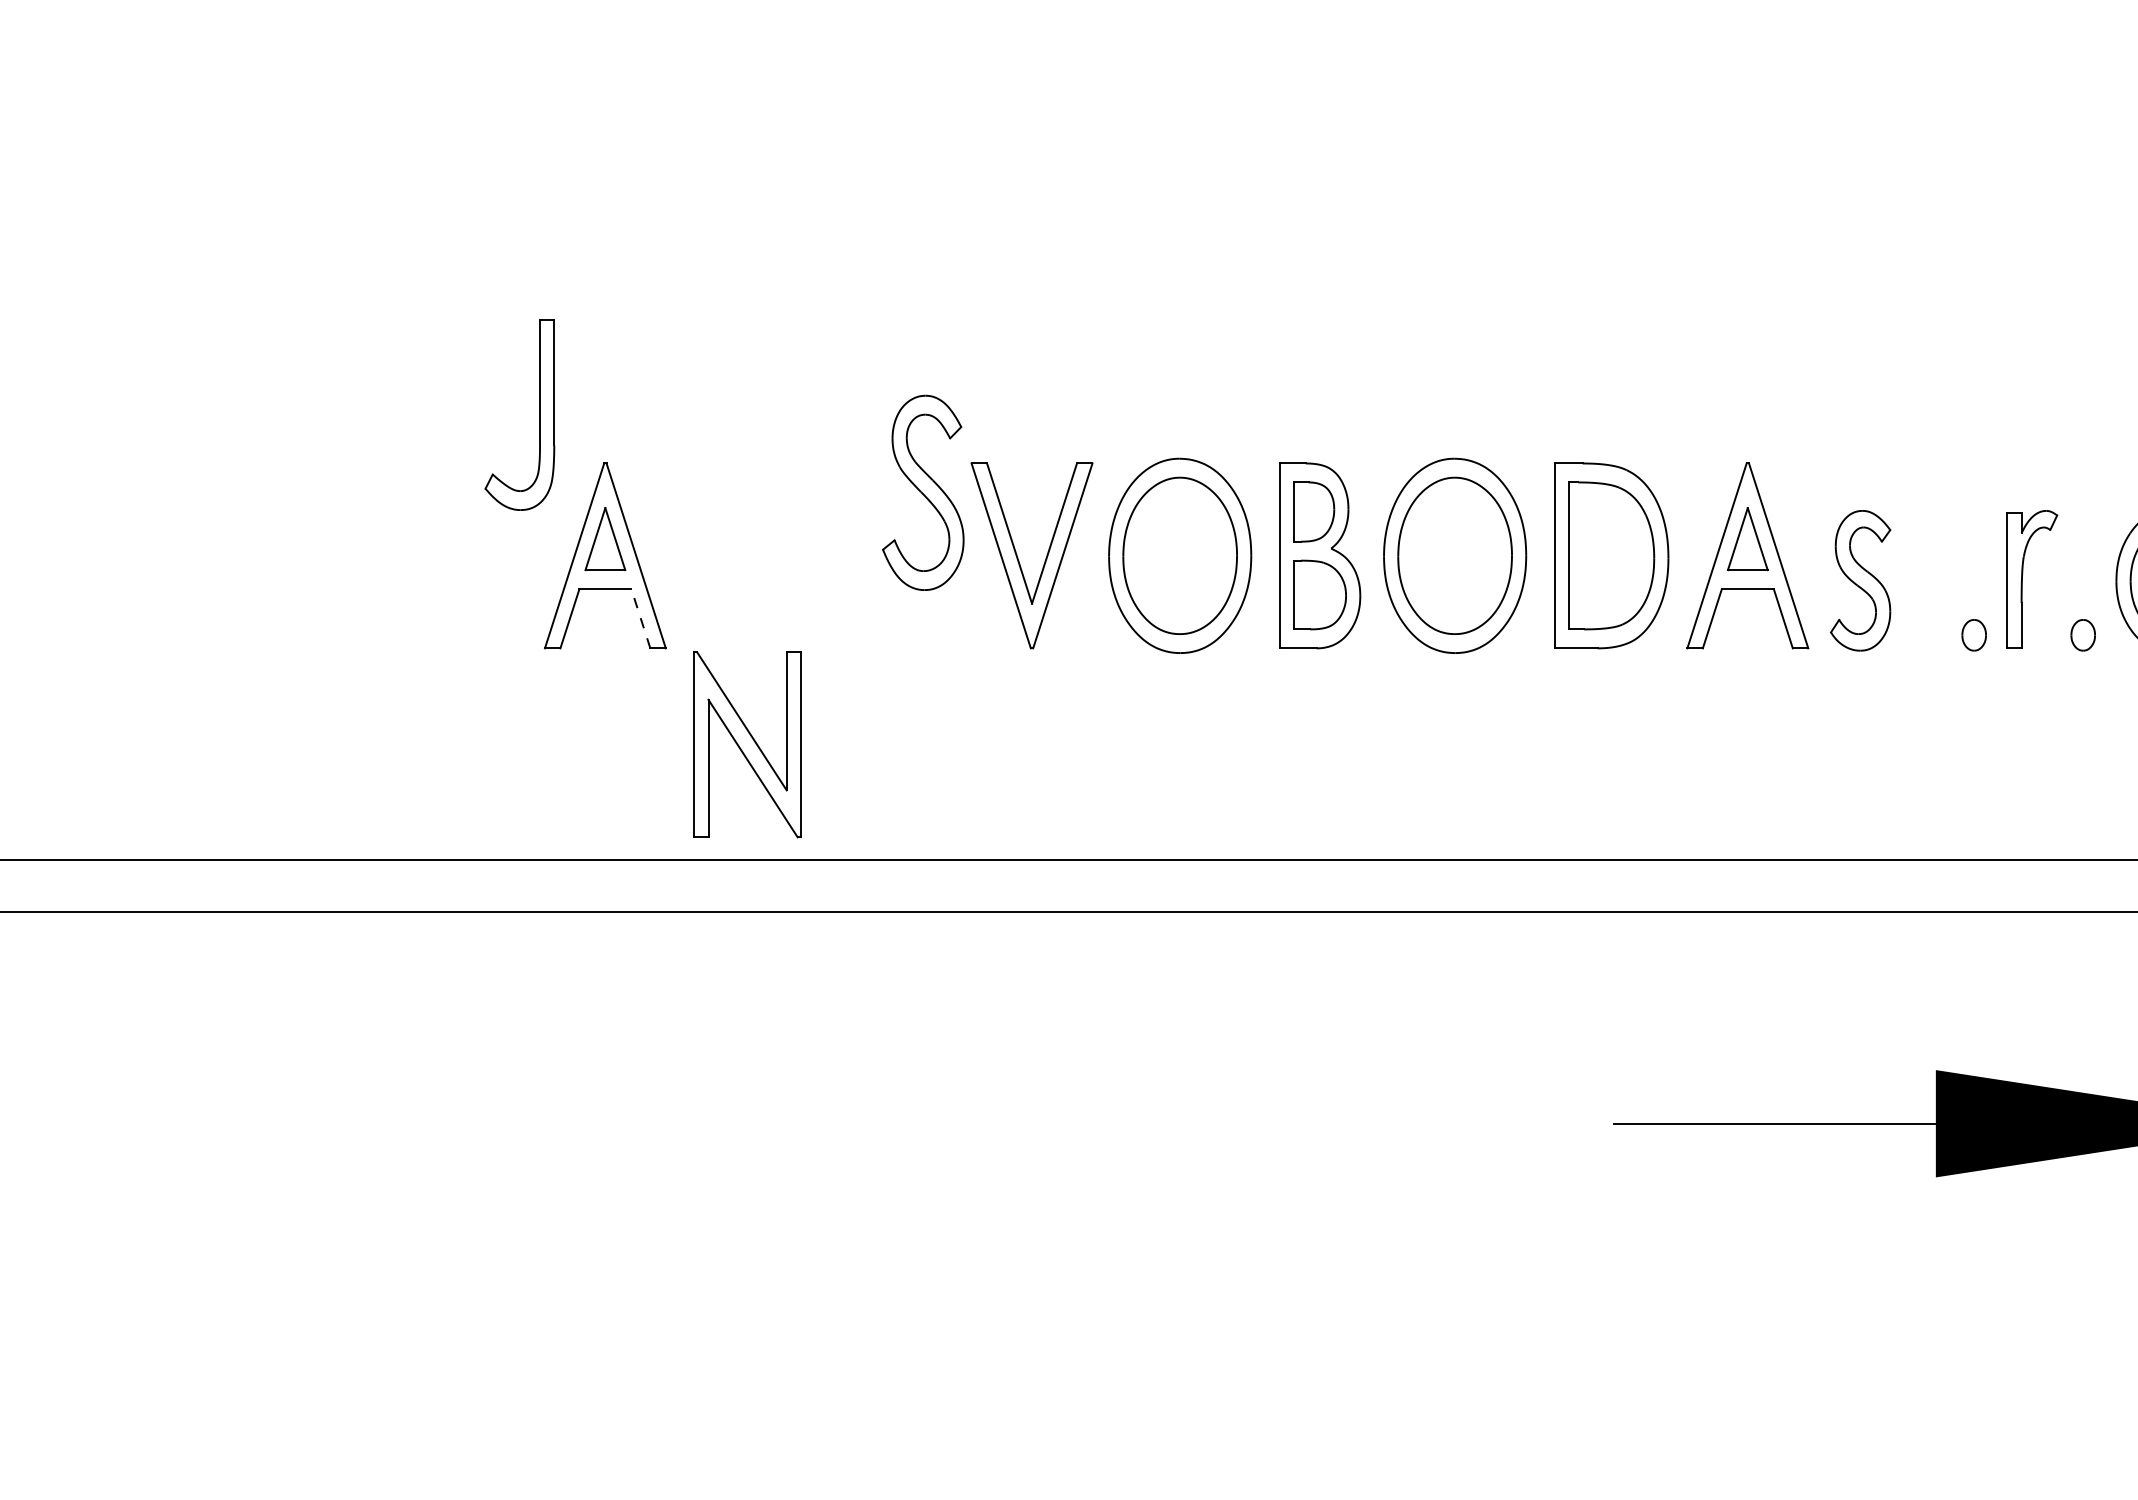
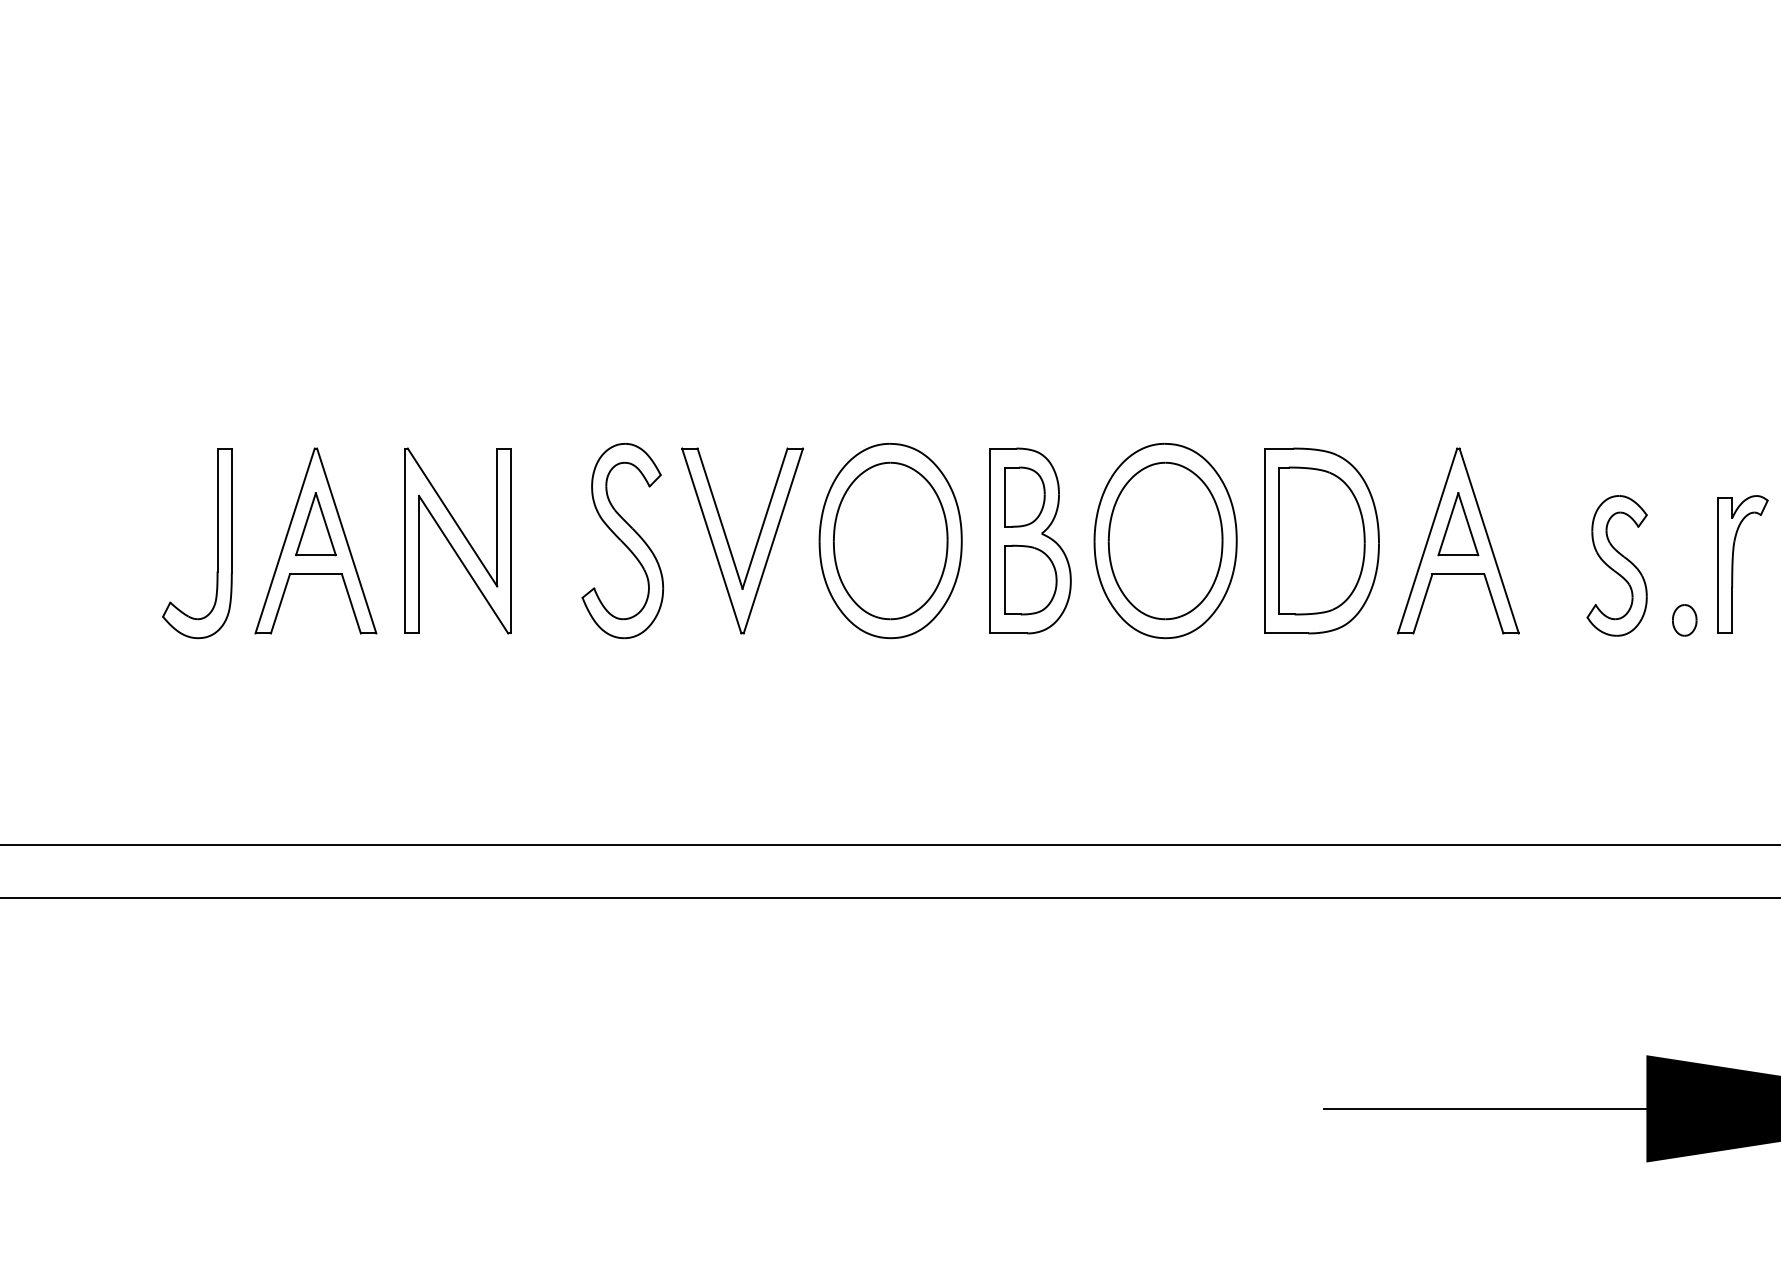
part: (539, 414) -> (217, 542), moved
part: (923, 492) -> (623, 540), moved
part: (1860, 580) -> (1617, 565), moved
line: (640, 618) -> (351, 603), dashed -> solid
part: (747, 744) -> (458, 540), moved

